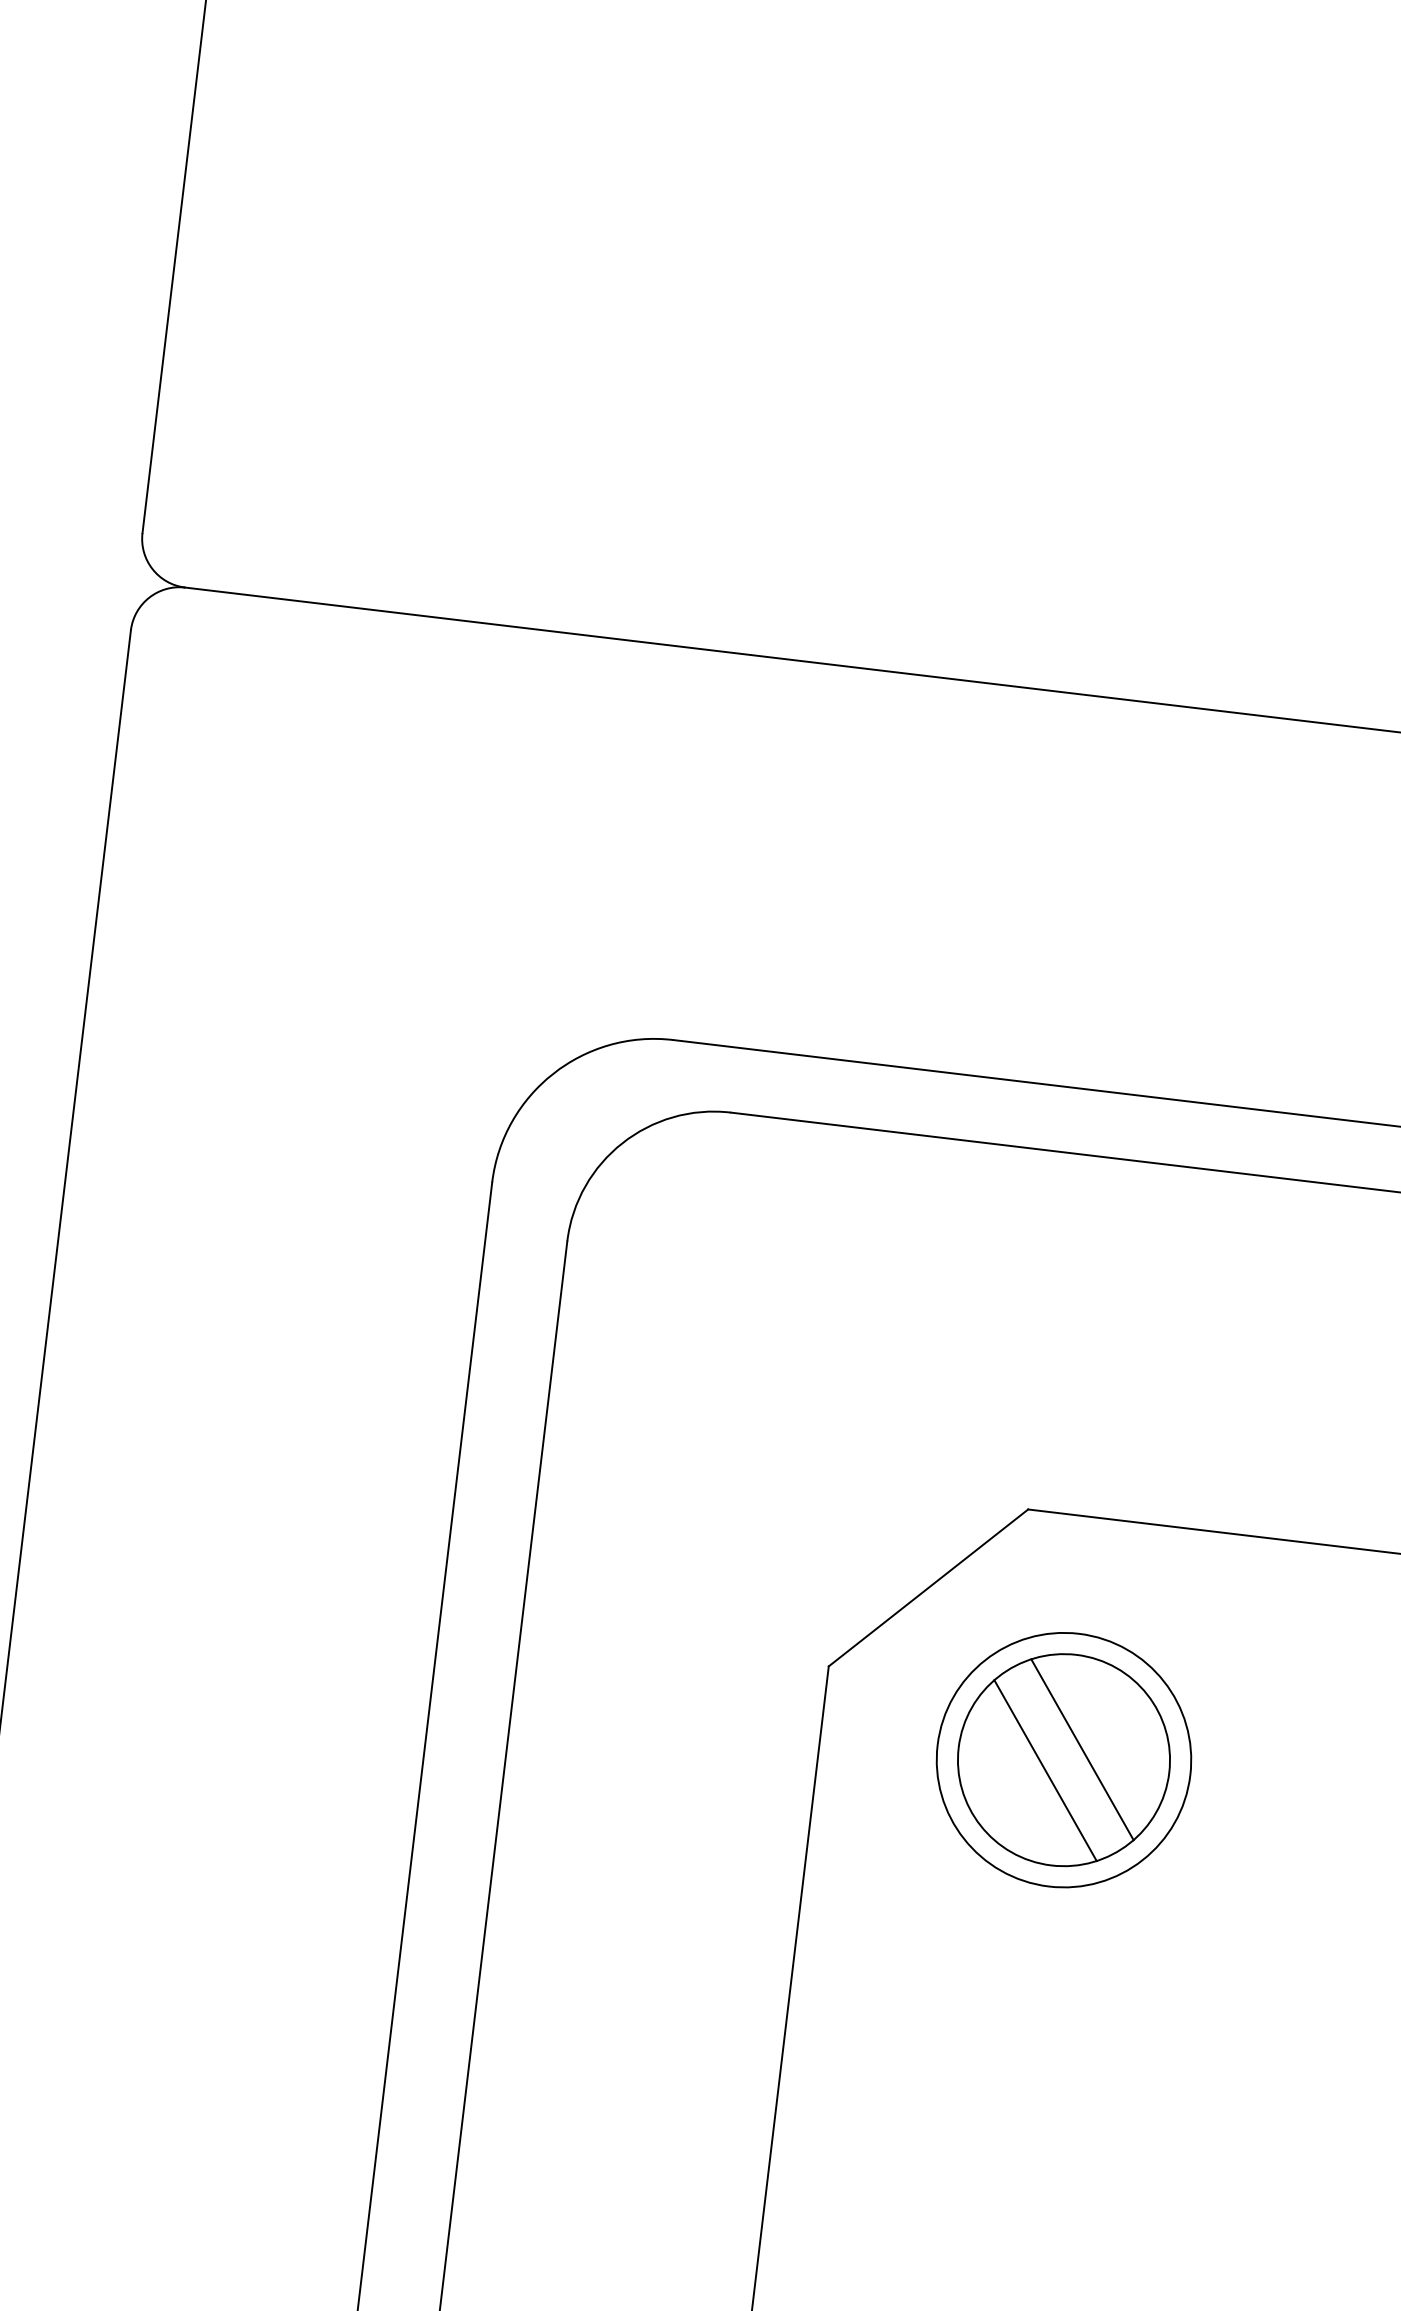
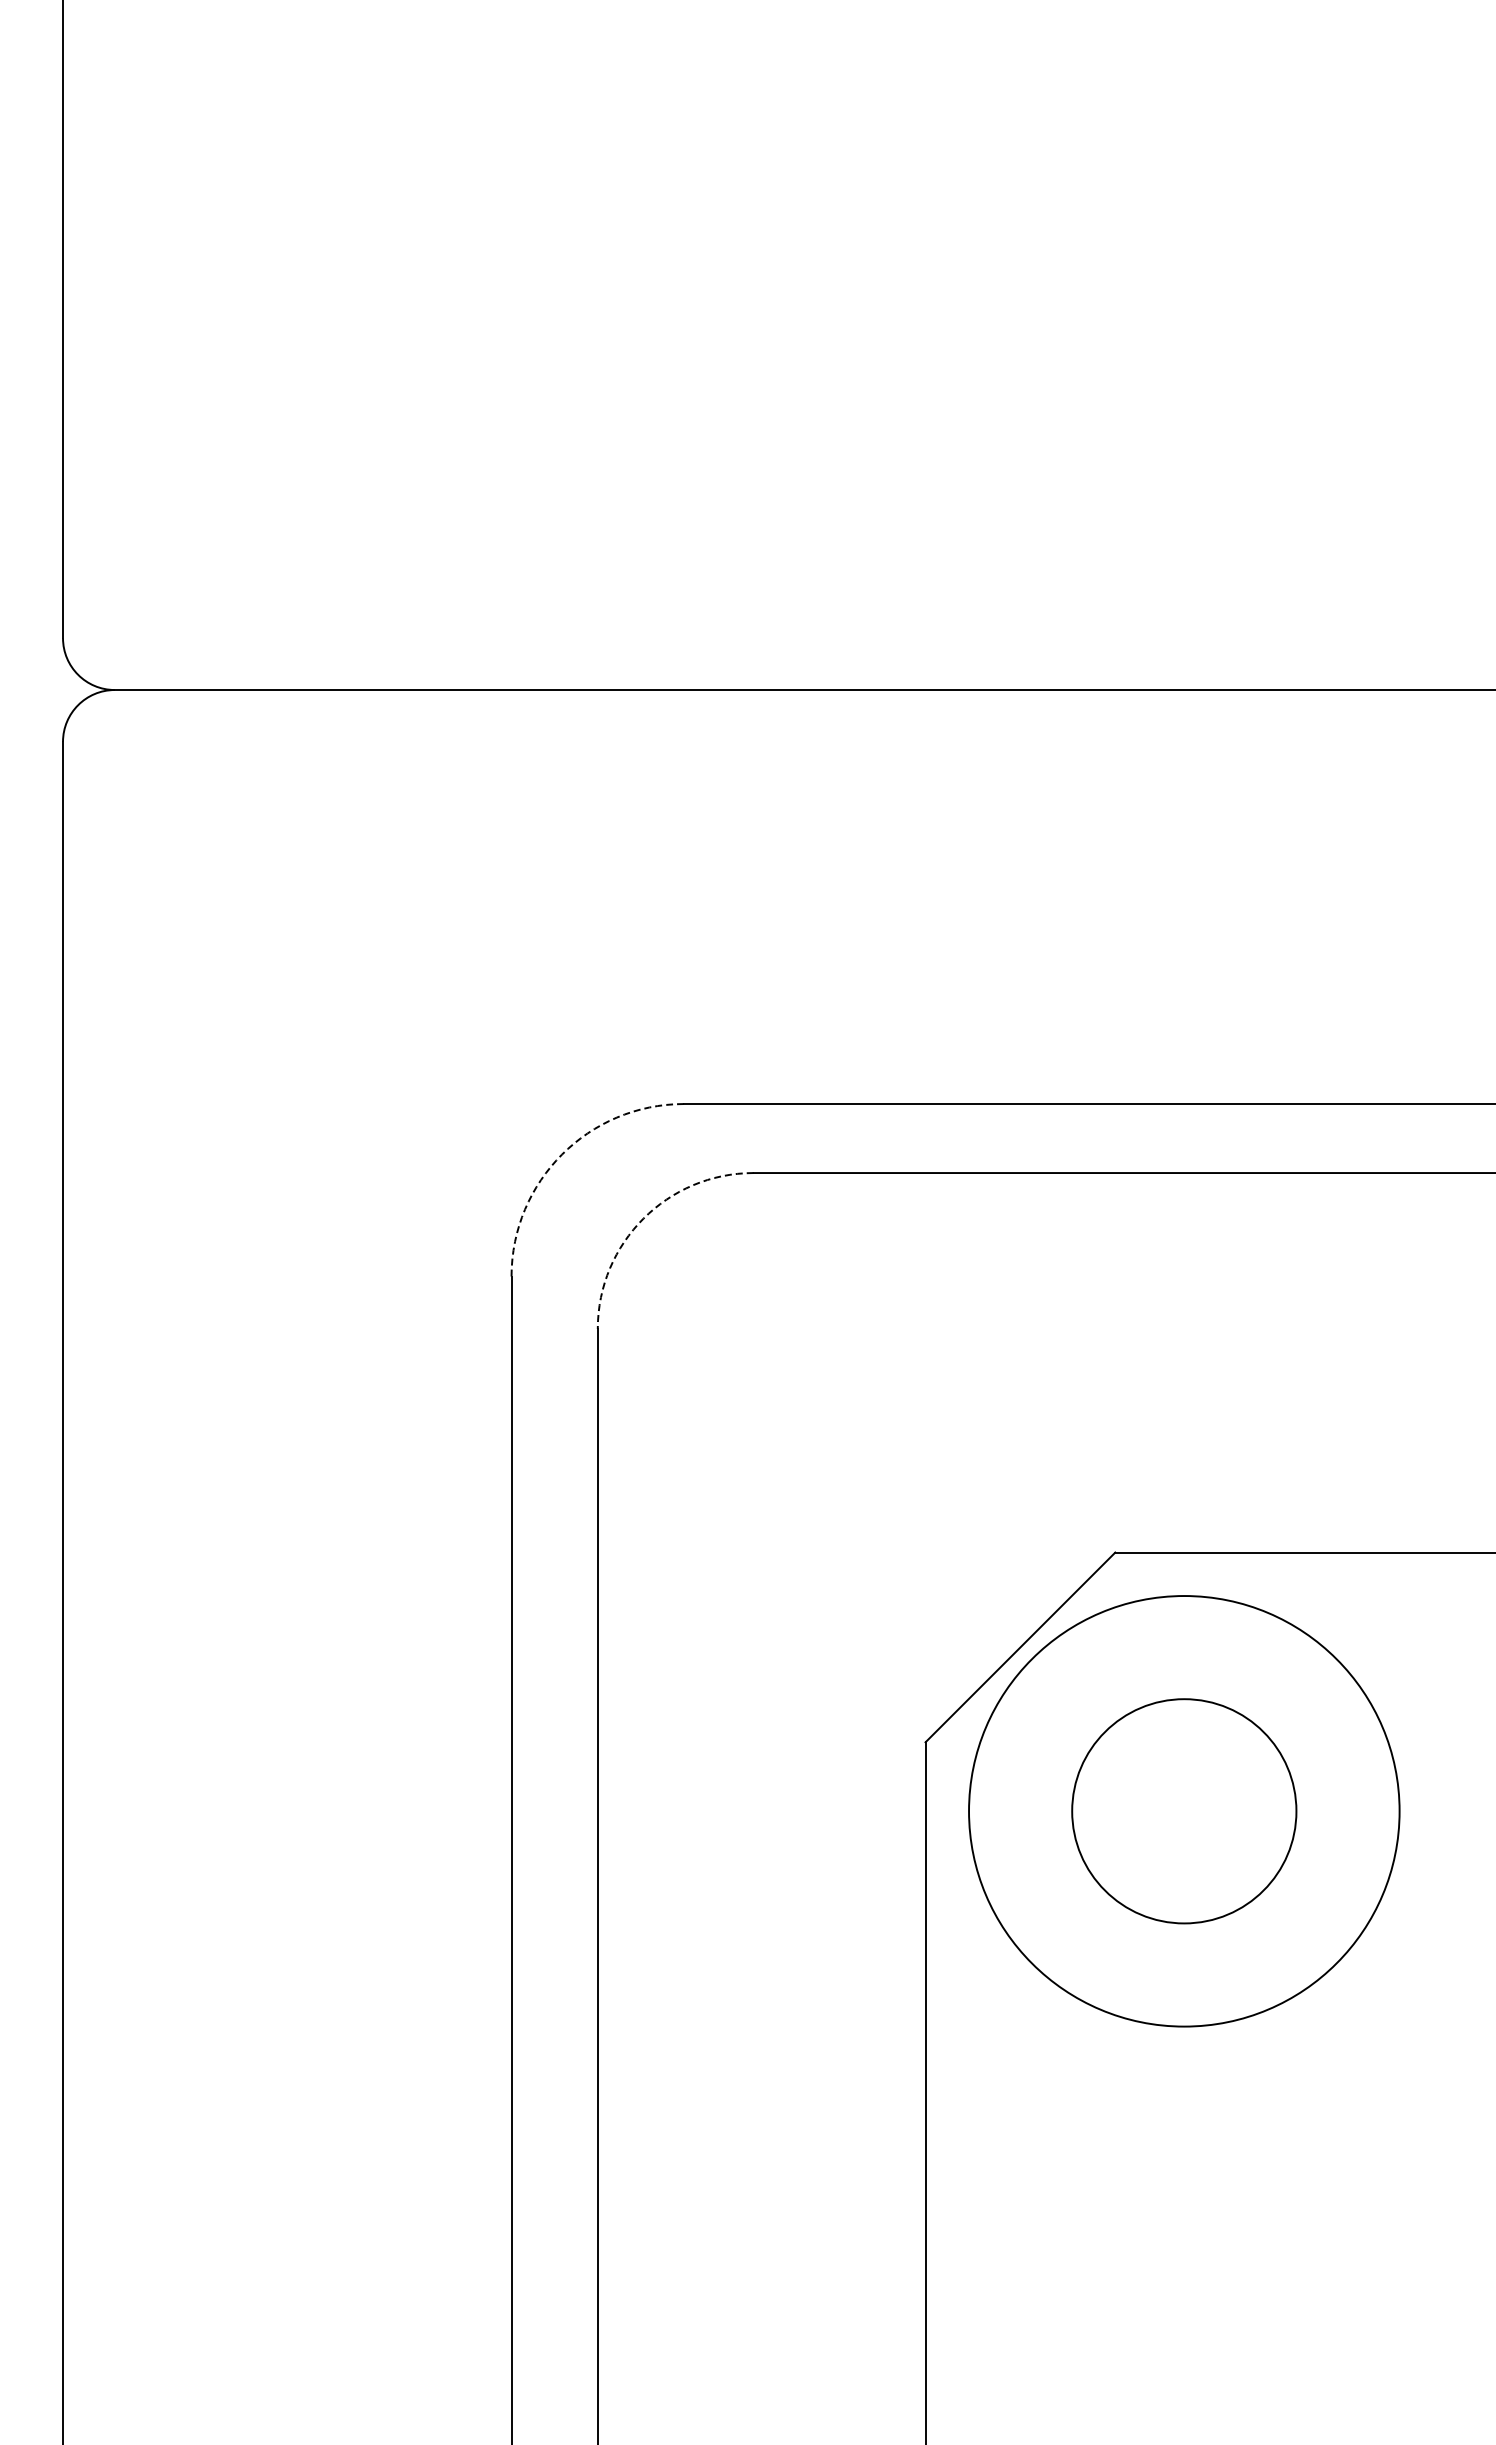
arc: (553, 1073) -> (562, 1154), solid -> dashed
arc: (622, 1142) -> (643, 1218), solid -> dashed
line: (1082, 1749) -> (1202, 1797), removed
circle: (1063, 1759) -> (1183, 1810), size x1.6
line: (1045, 1770) -> (1166, 1824), removed

